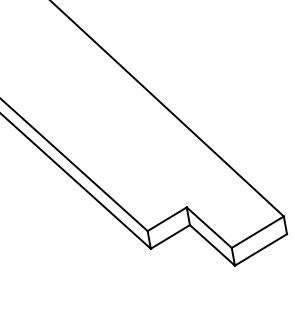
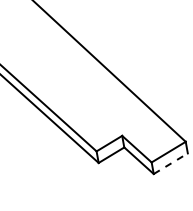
line: (260, 249) -> (170, 163), solid -> dashed

